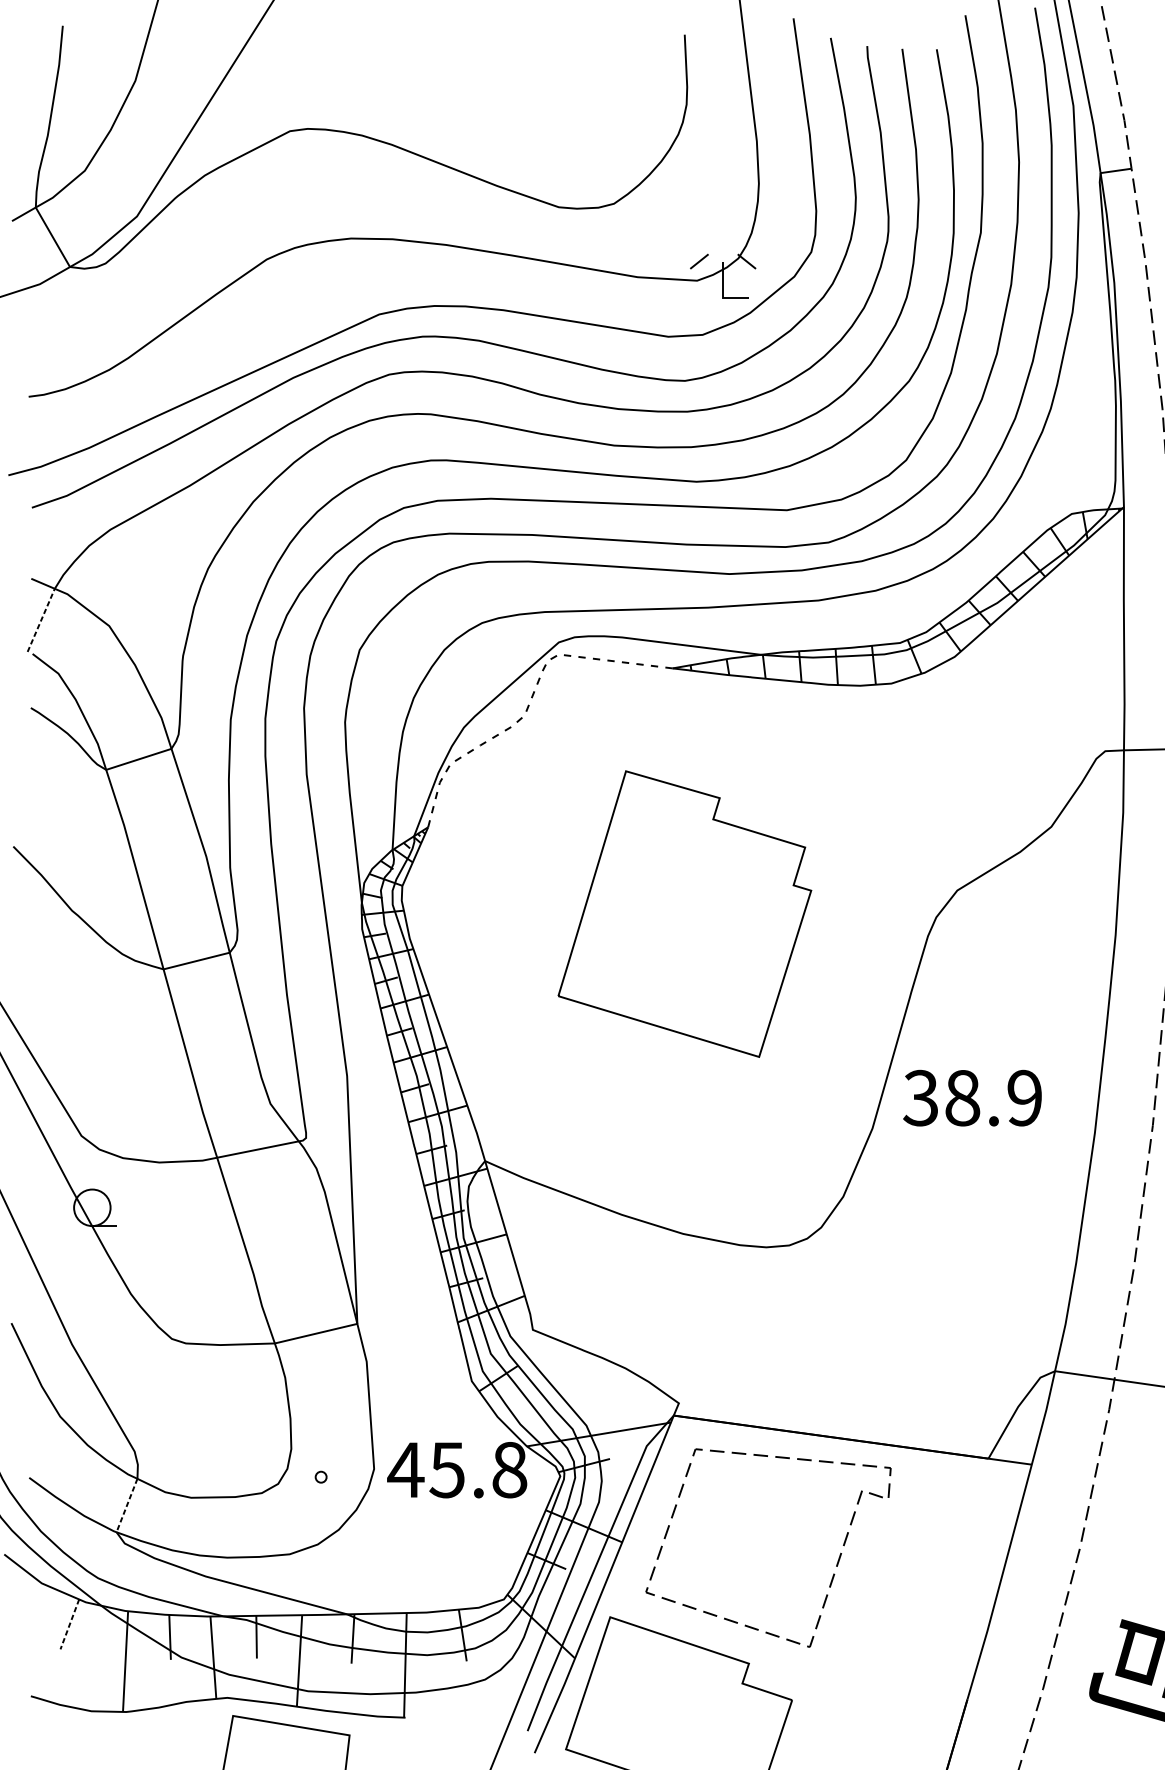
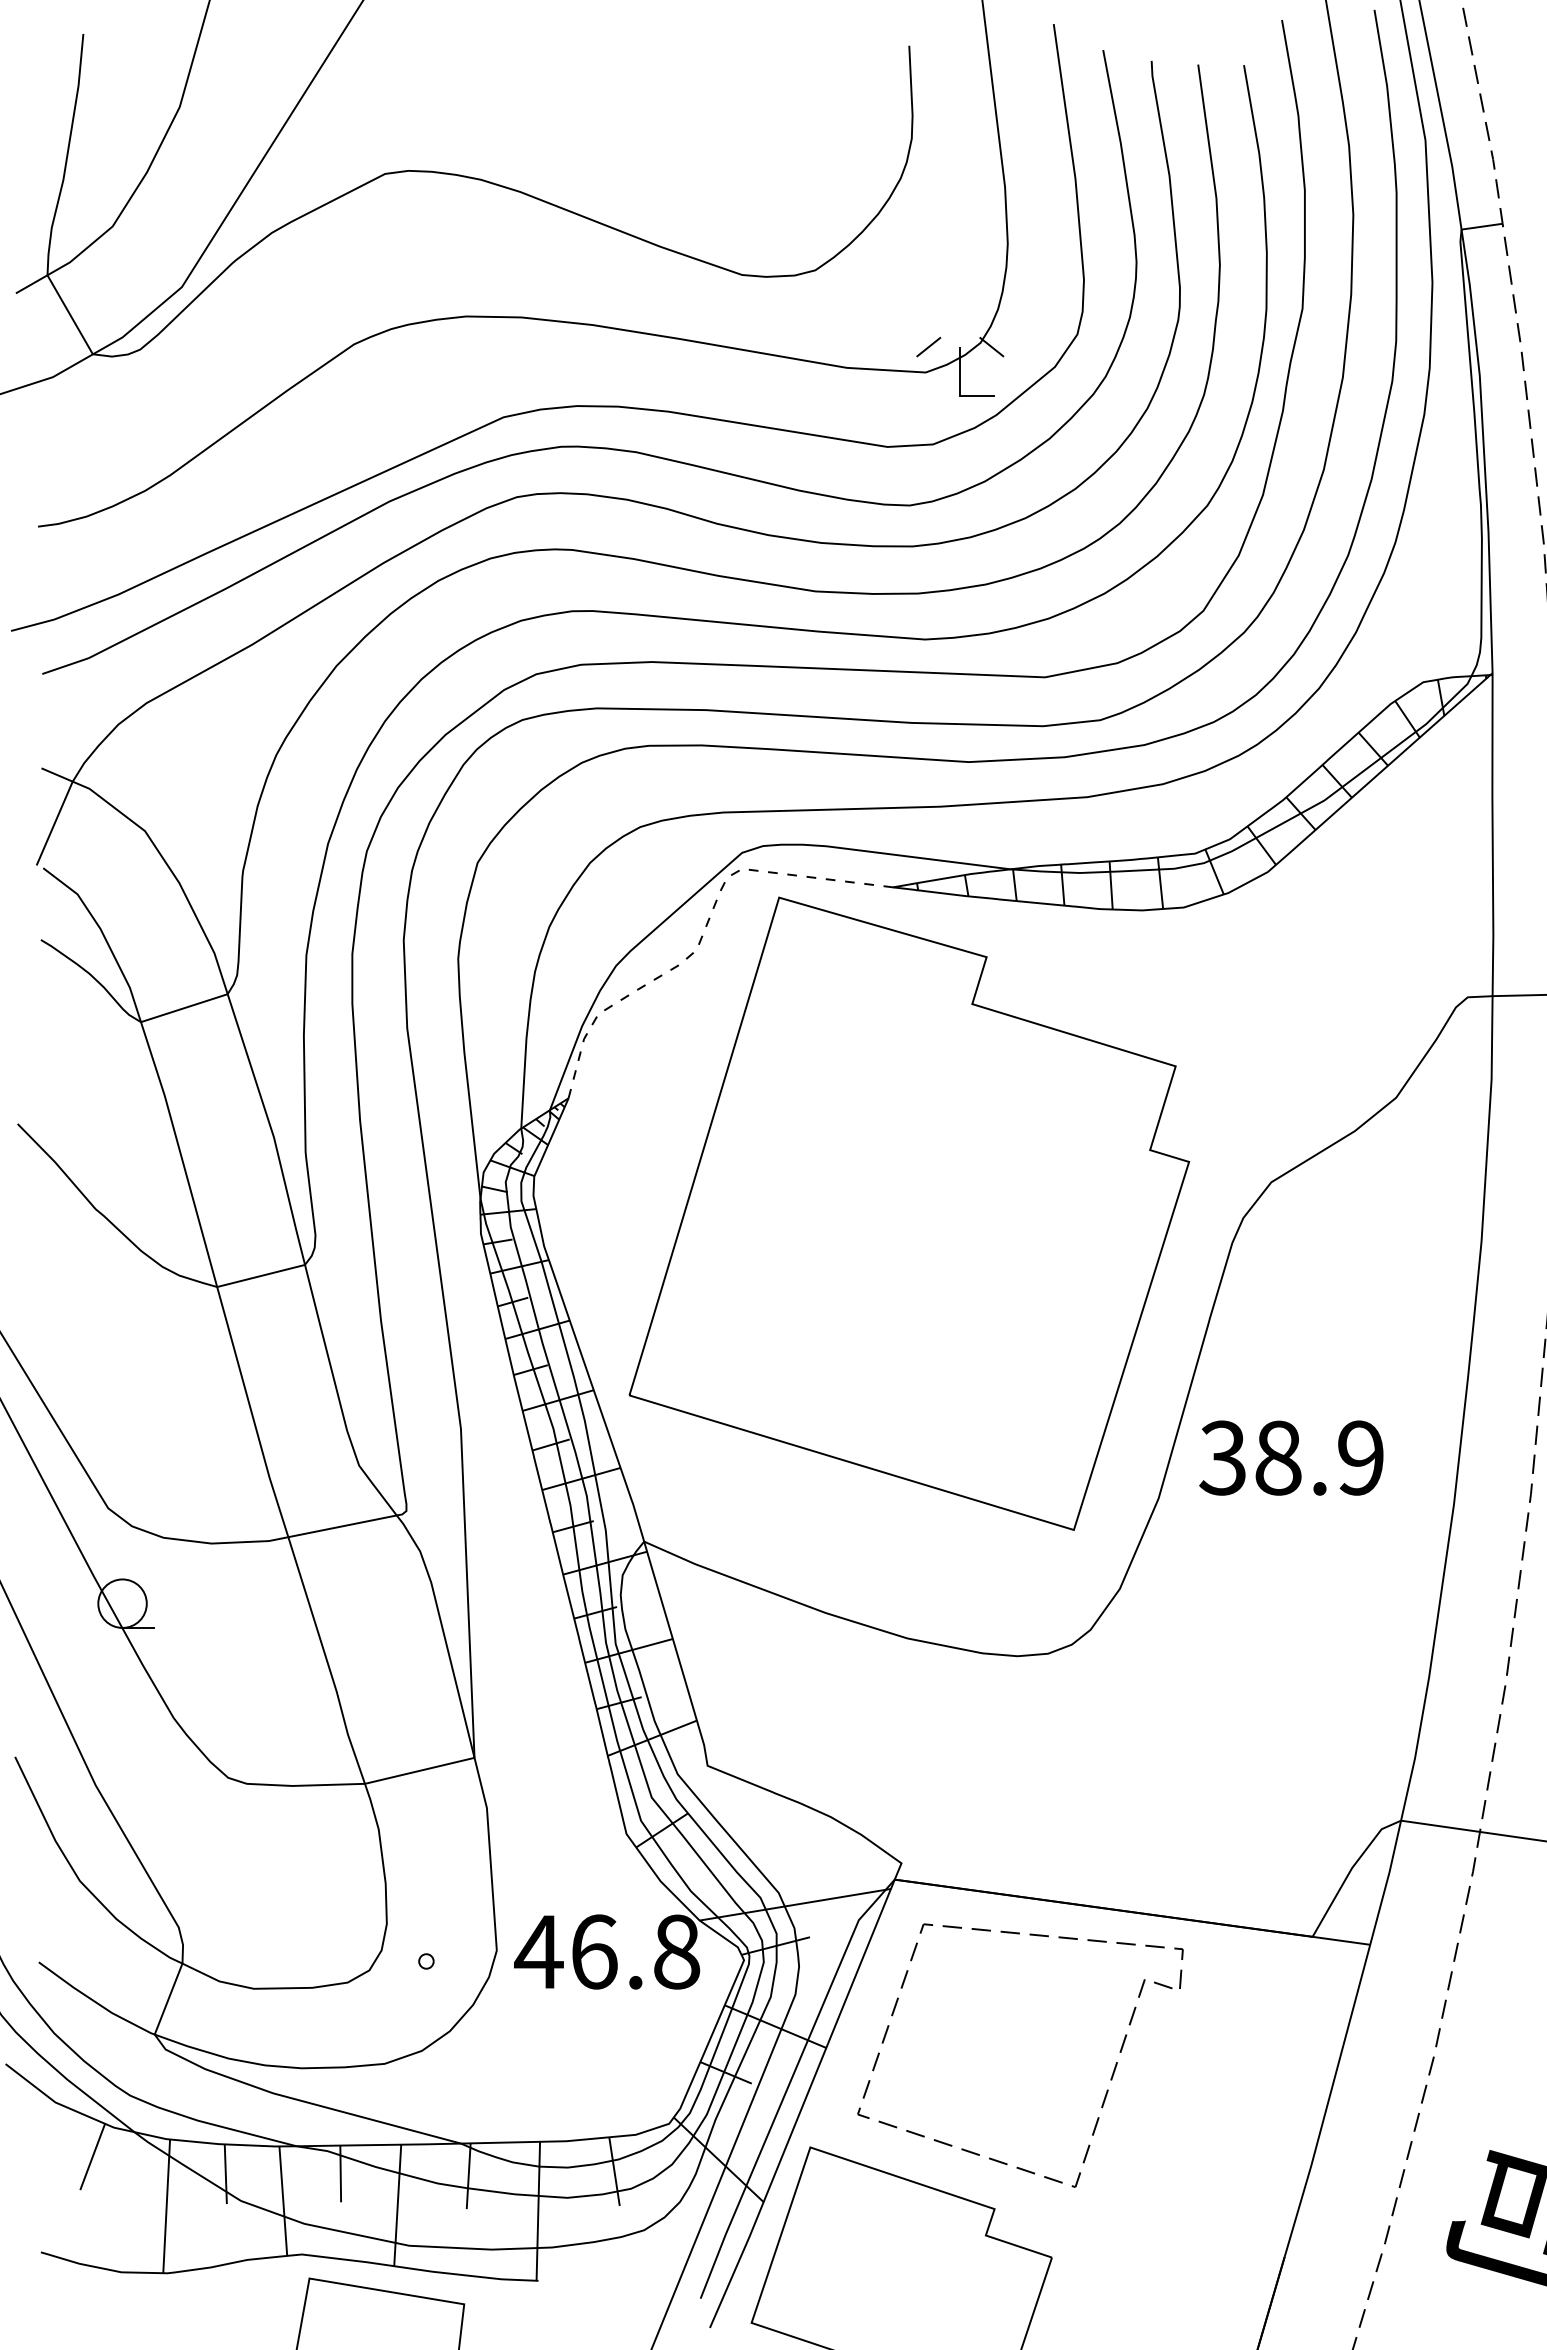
line: (41, 620) -> (54, 823), dashed -> solid
part: (684, 913) -> (909, 1213), size x1.67
text: (446, 1469) -> (593, 1951), 45.8 -> 46.8
line: (126, 1505) -> (168, 1999), dashed -> solid
line: (69, 1624) -> (92, 2157), dashed -> solid

